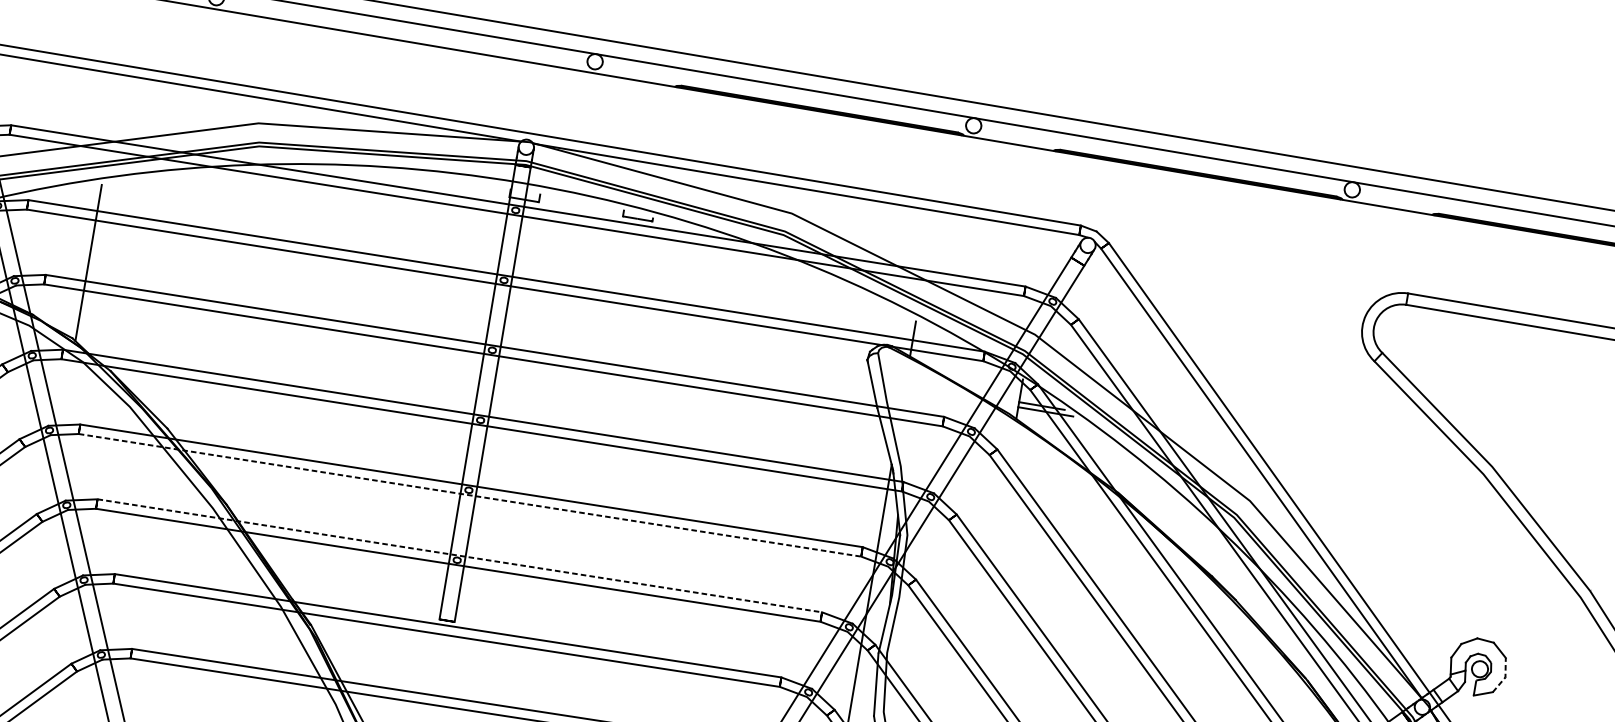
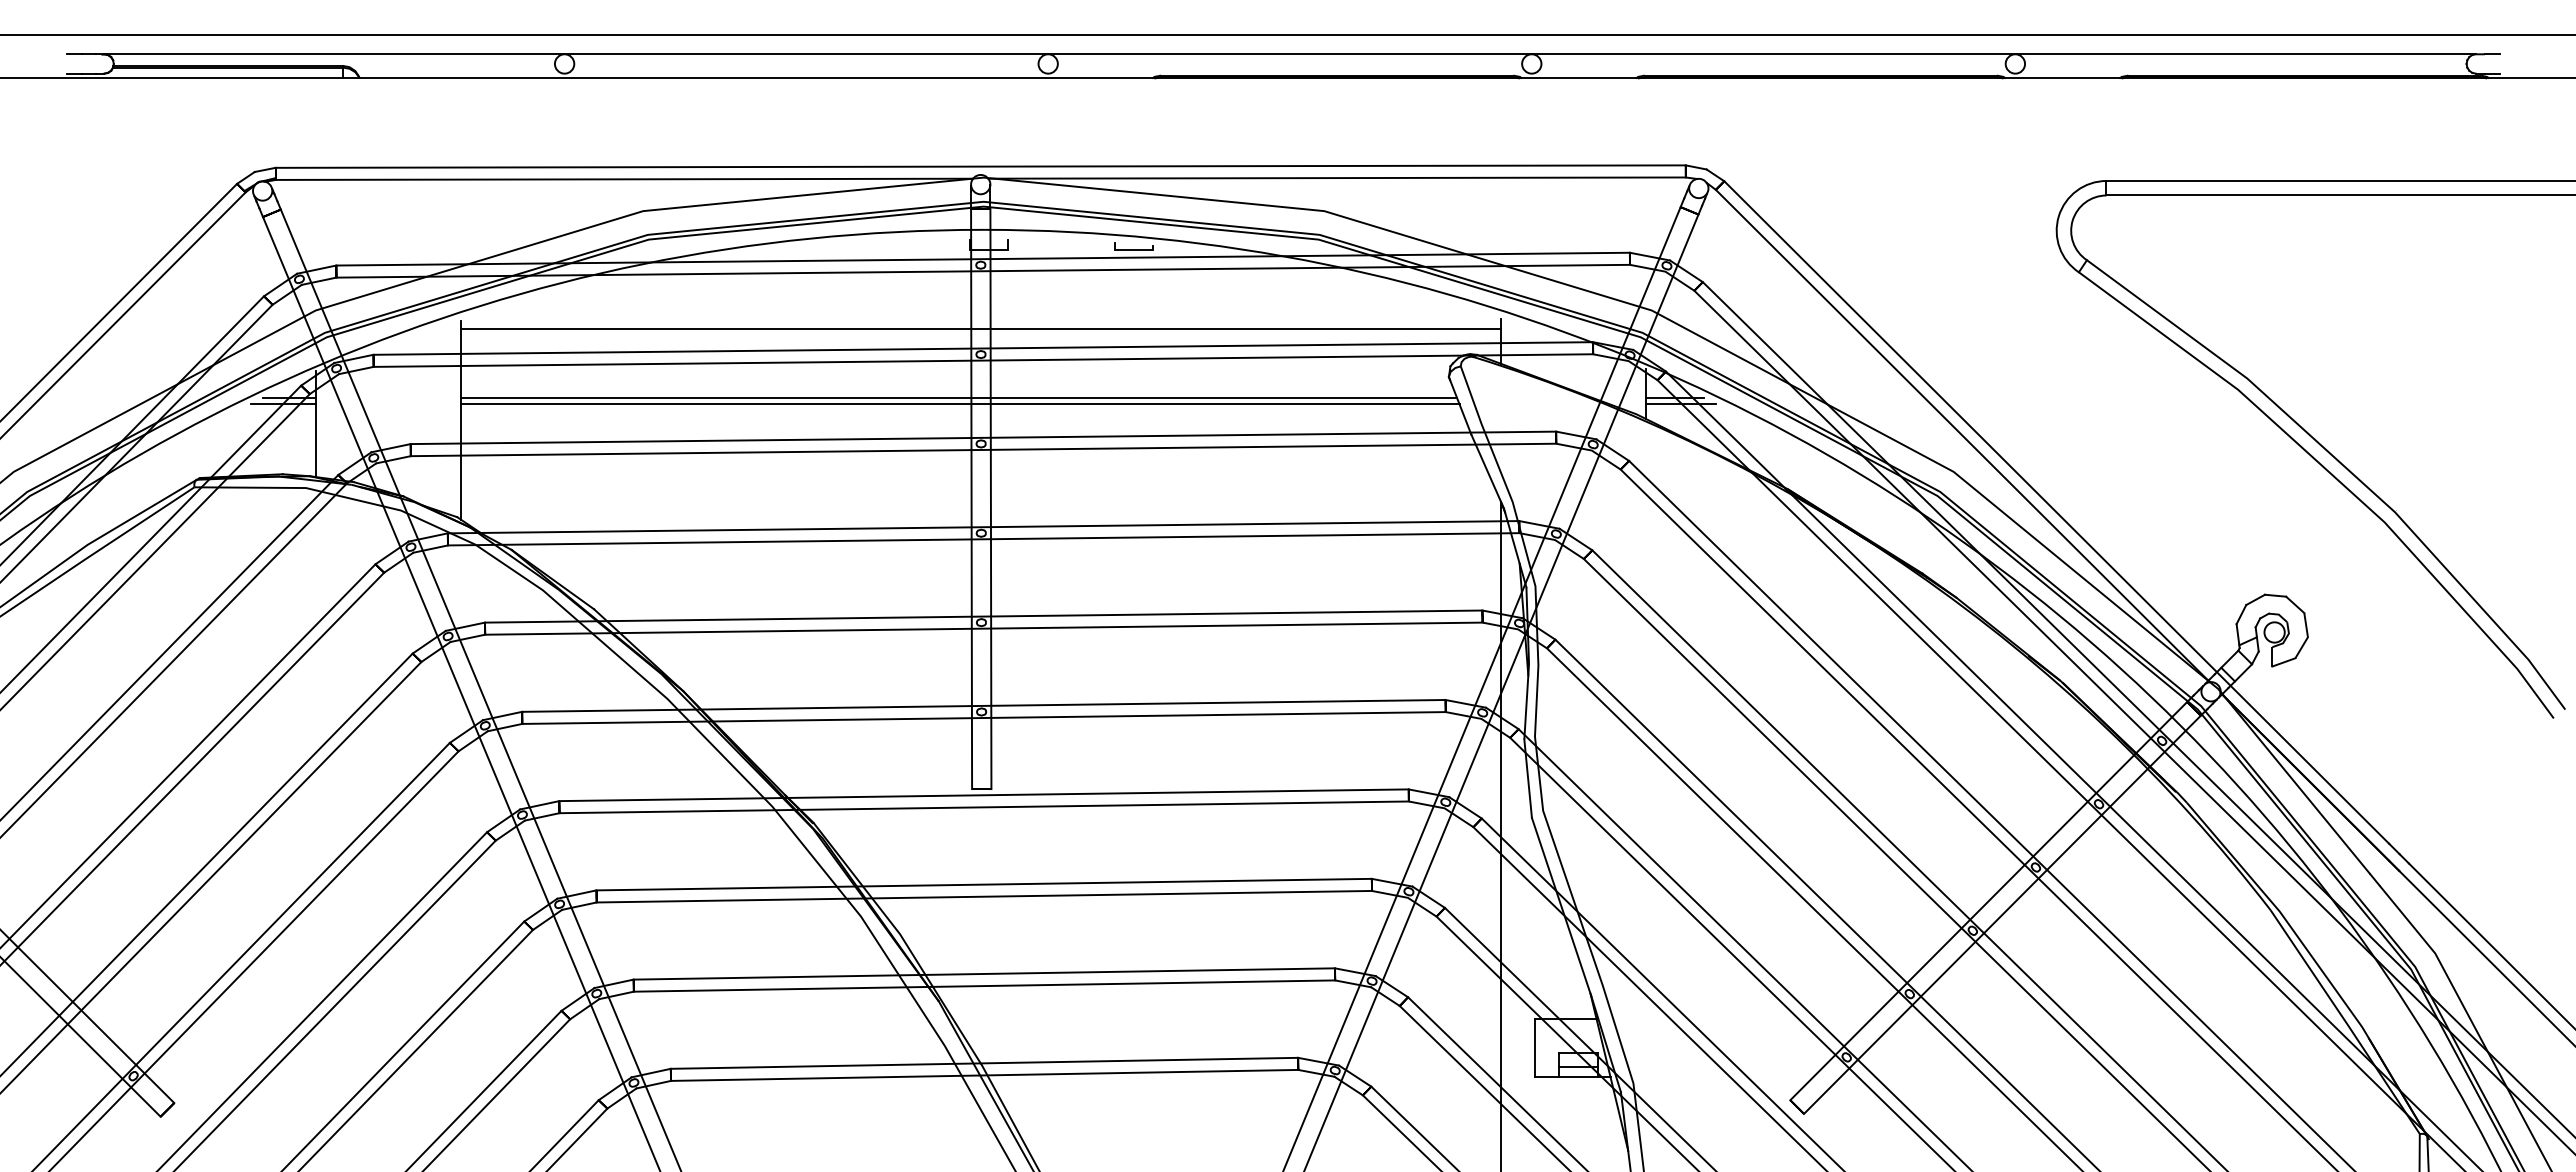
line: (507, 260) -> (981, 329), added
line: (480, 310) -> (958, 397), added
line: (481, 316) -> (960, 404), added
line: (469, 495) -> (983, 628), dashed -> solid
line: (459, 555) -> (983, 705), dashed -> solid
line: (1505, 677) -> (2307, 637), dashed -> solid

